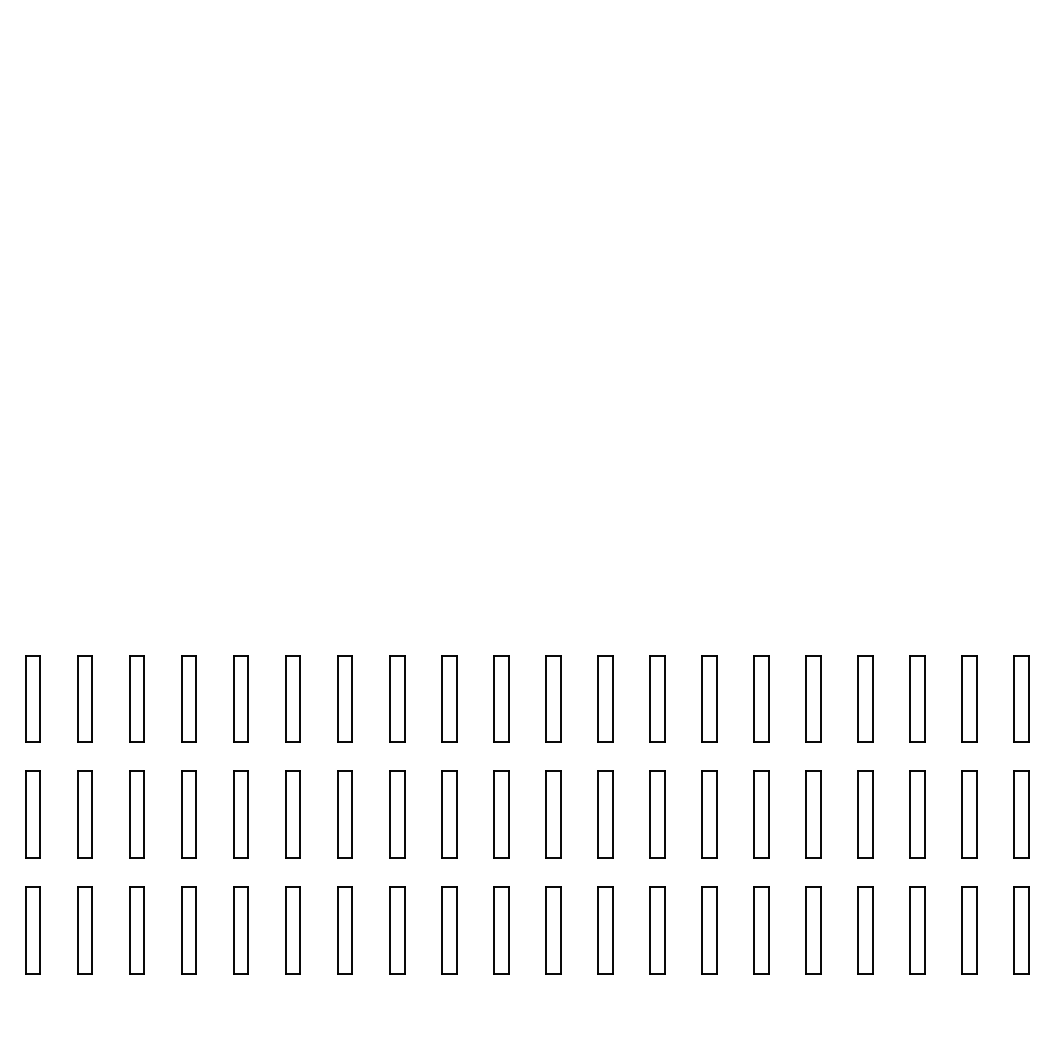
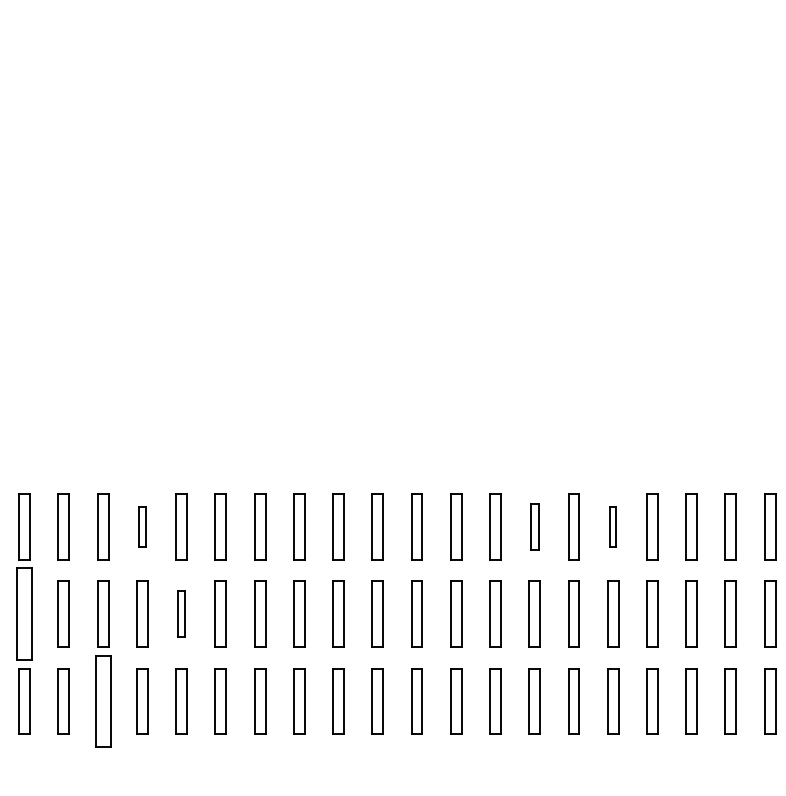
part: (188, 698) -> (141, 526), size x0.6
part: (709, 698) -> (534, 526), size x0.7
part: (813, 698) -> (613, 526), size x0.6
part: (32, 814) -> (24, 614), size x1.4
part: (240, 814) -> (181, 614), size x0.7
part: (136, 930) -> (102, 701), size x1.4

